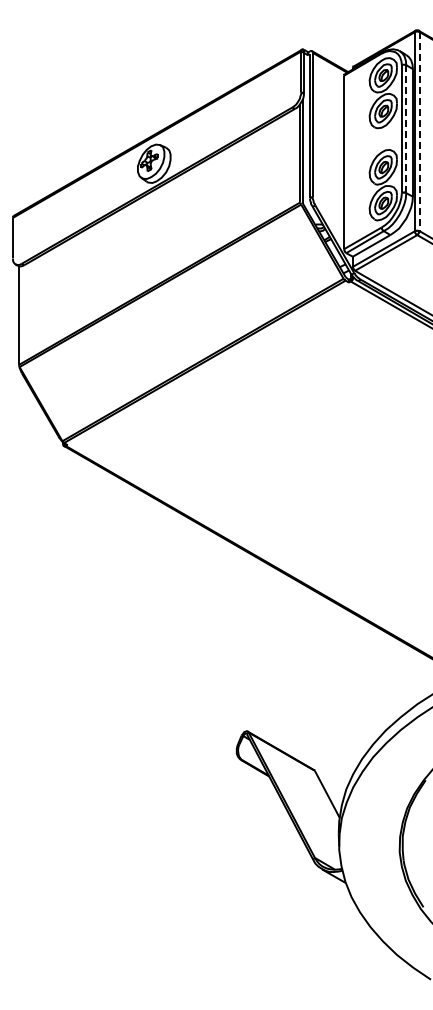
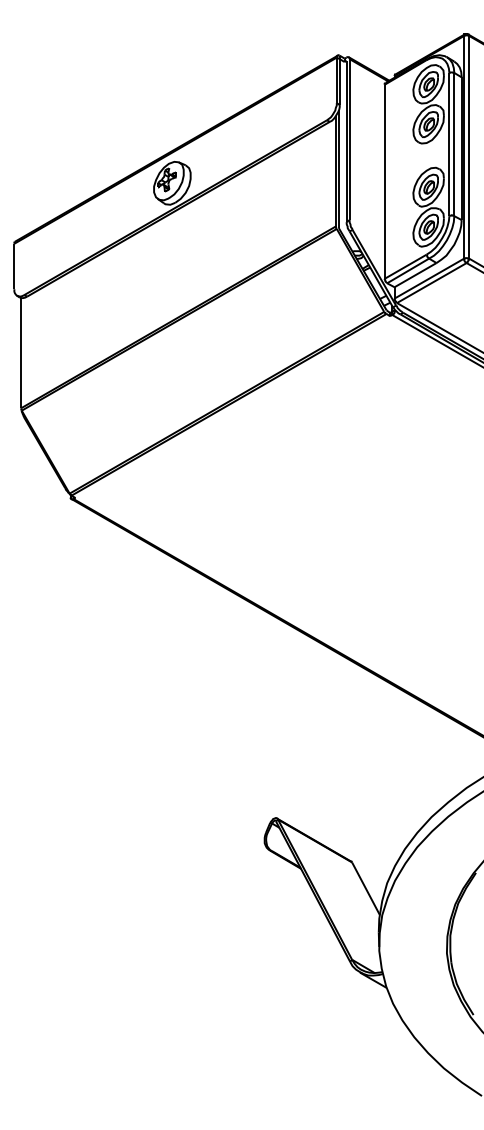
line: (406, 129) -> (454, 144), dashed -> solid
line: (419, 131) -> (469, 147), dashed -> solid

